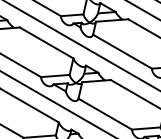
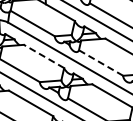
line: (45, 43) -> (43, 56), solid -> dashed
line: (123, 52) -> (101, 63), solid -> dashed

